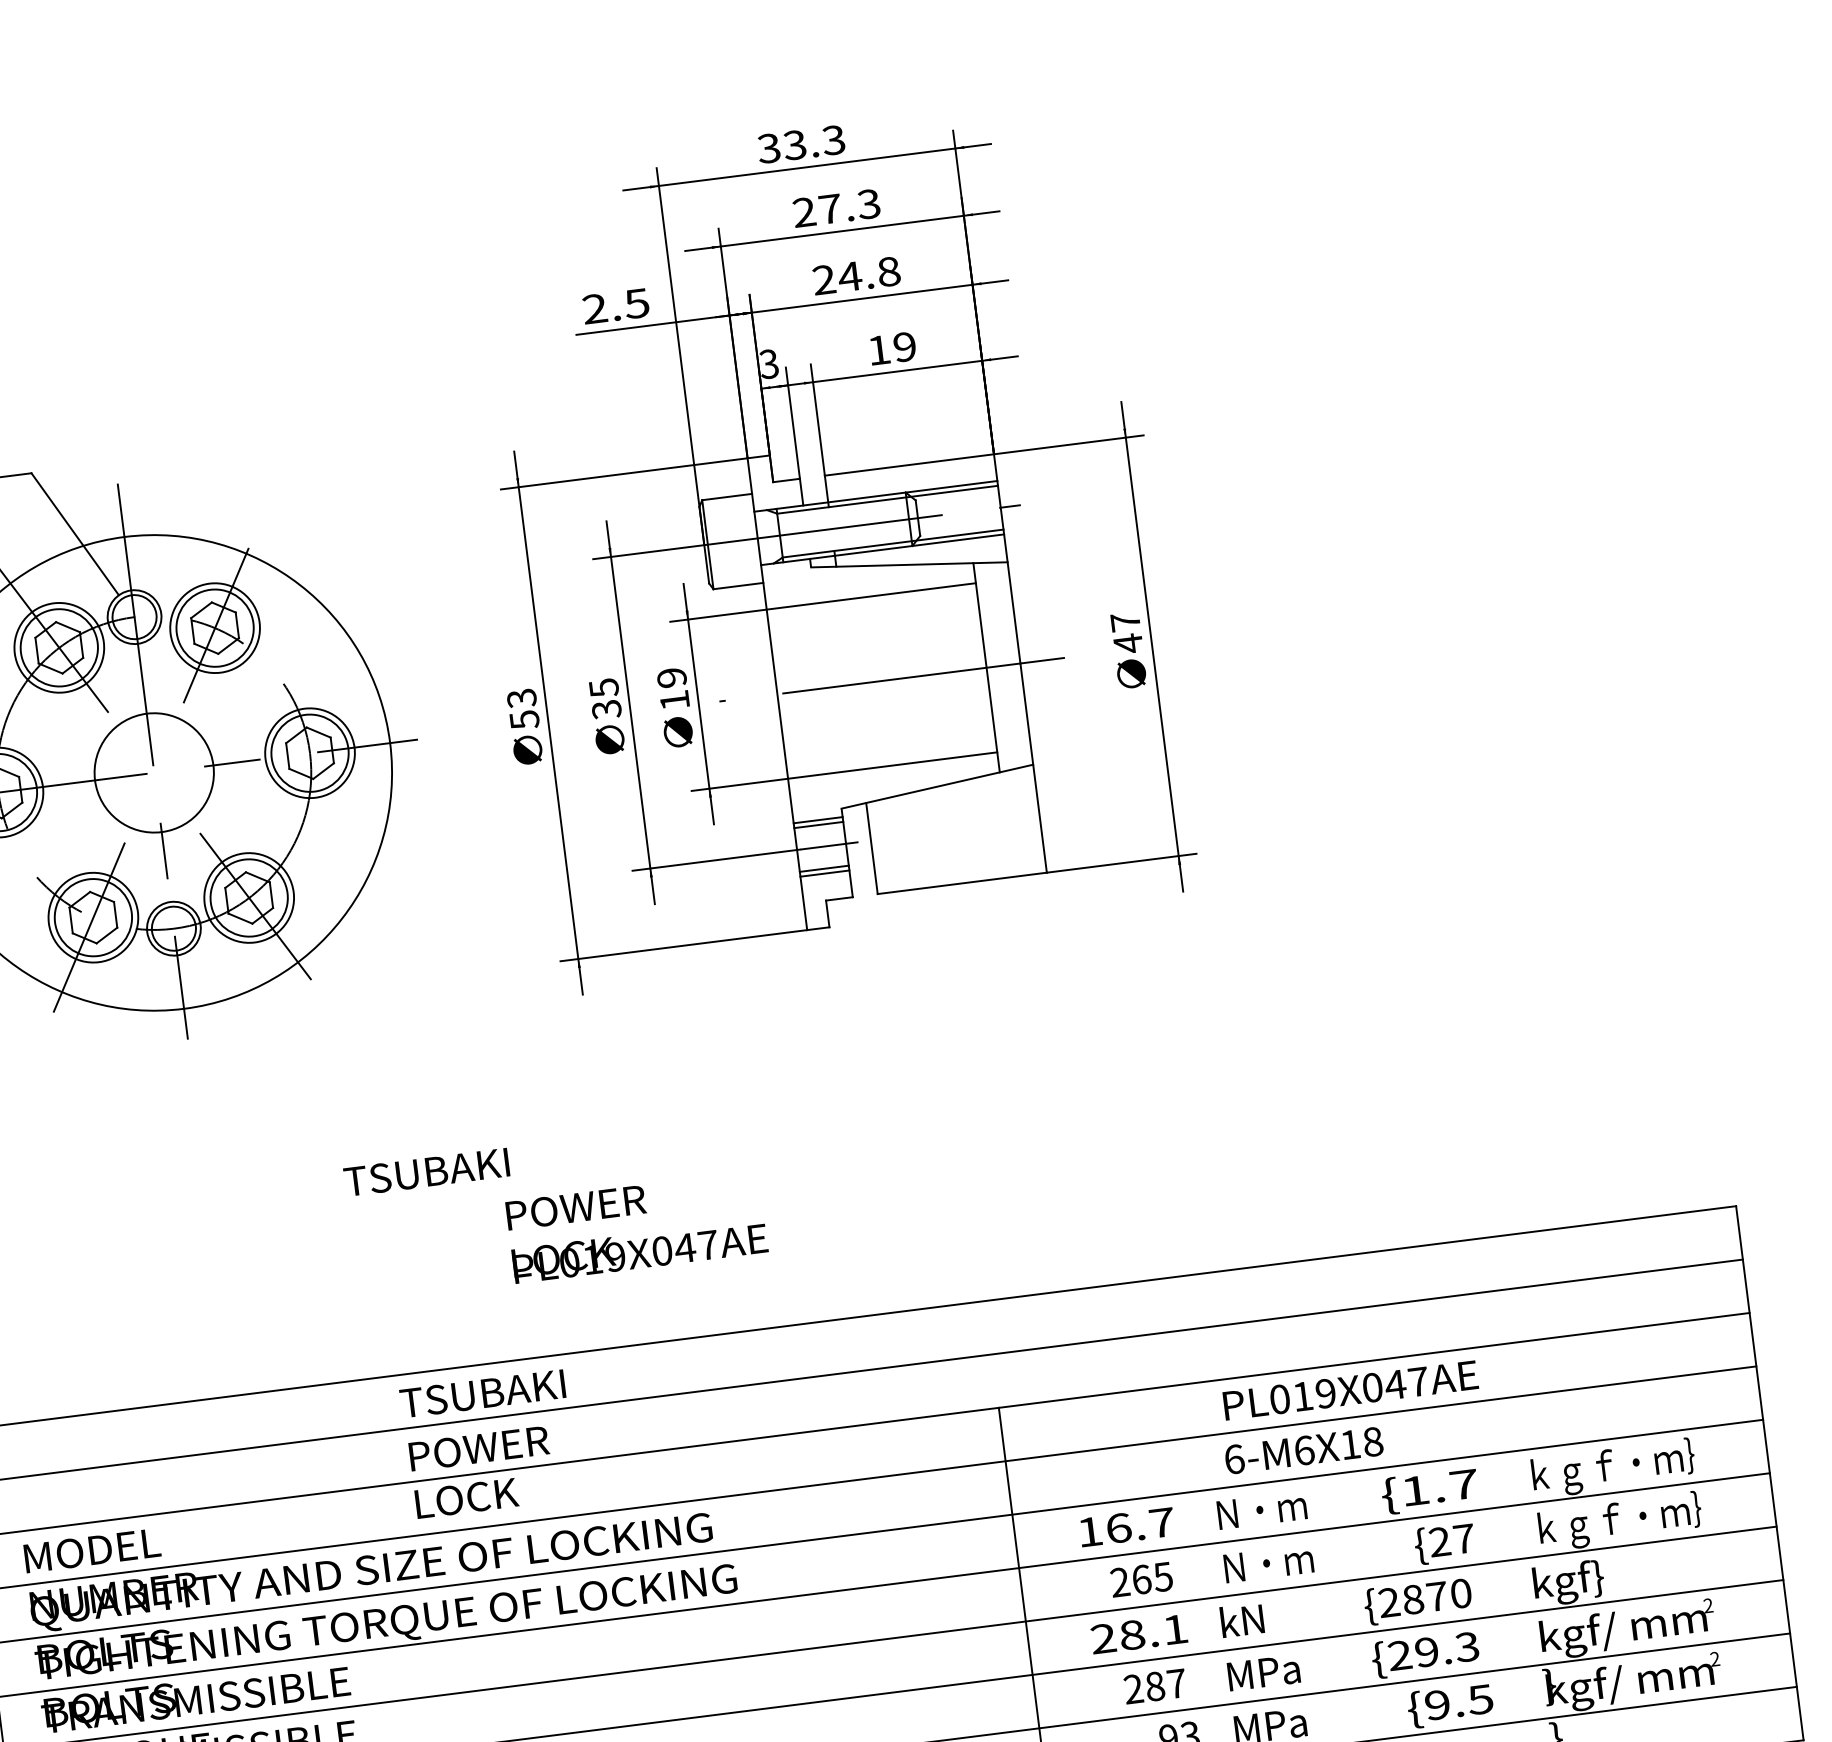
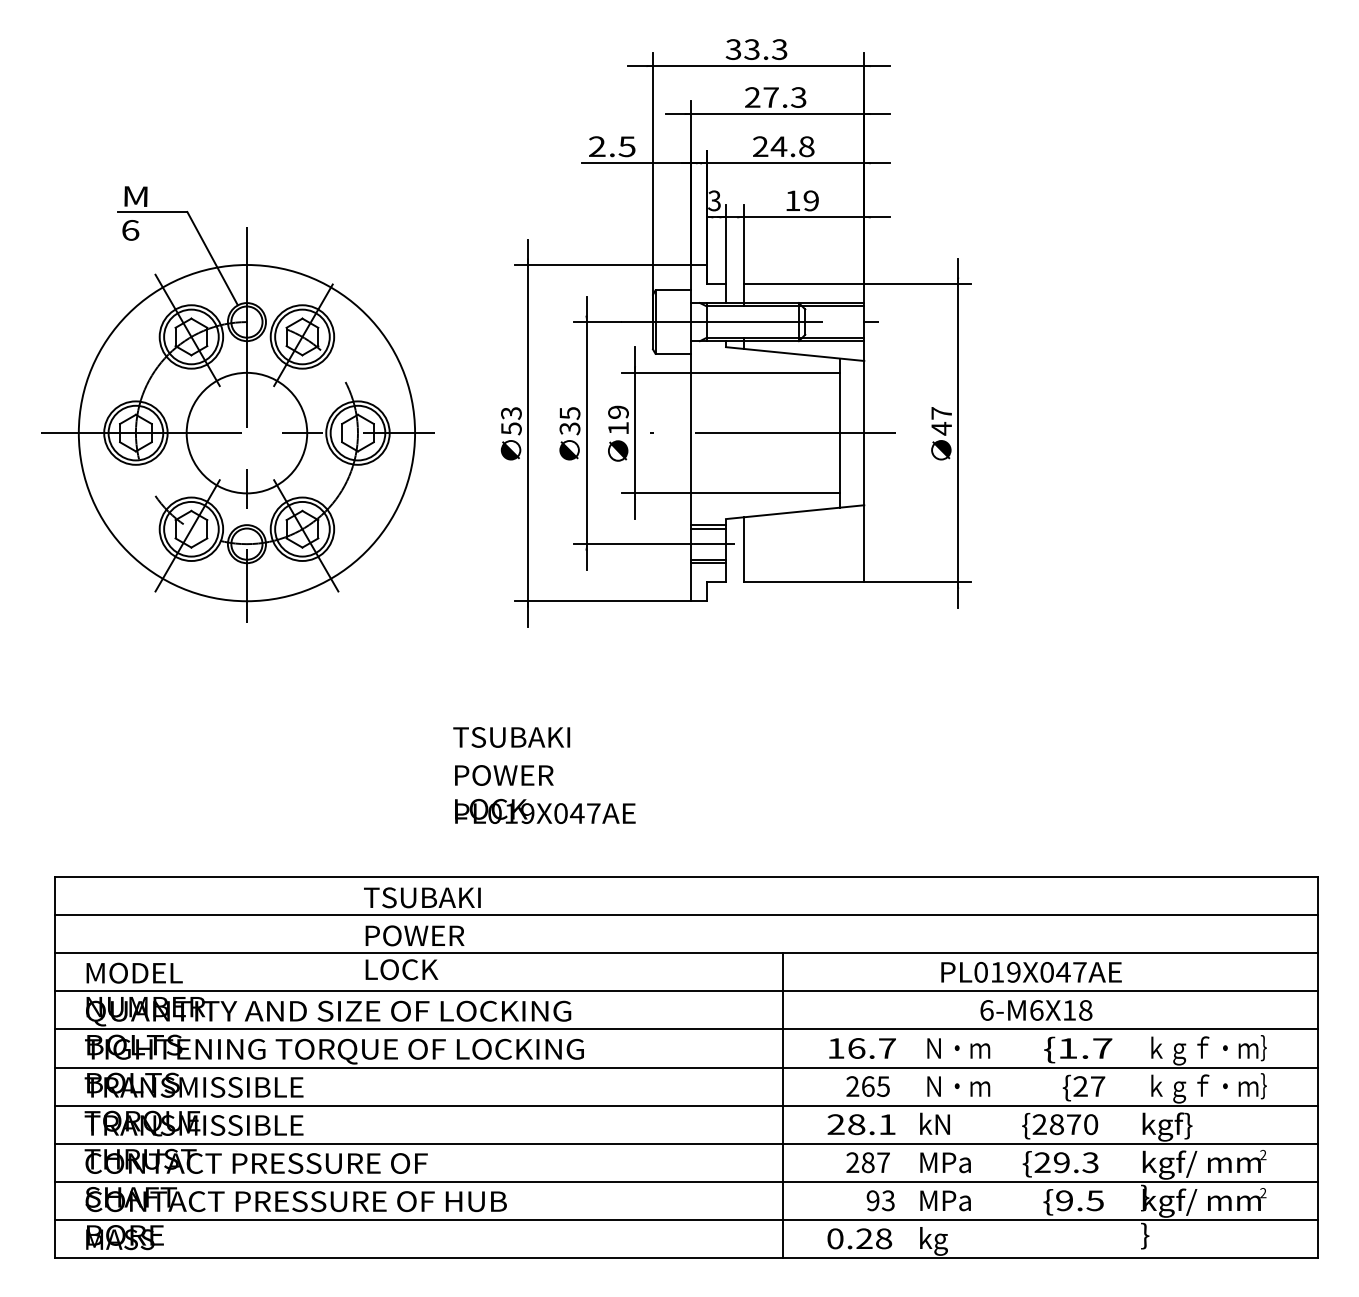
circle: (153, 772) -> (246, 432), size x1.43
text: (426, 1172) -> (511, 737), moved
text: (1304, 1450) -> (1036, 1010), moved

